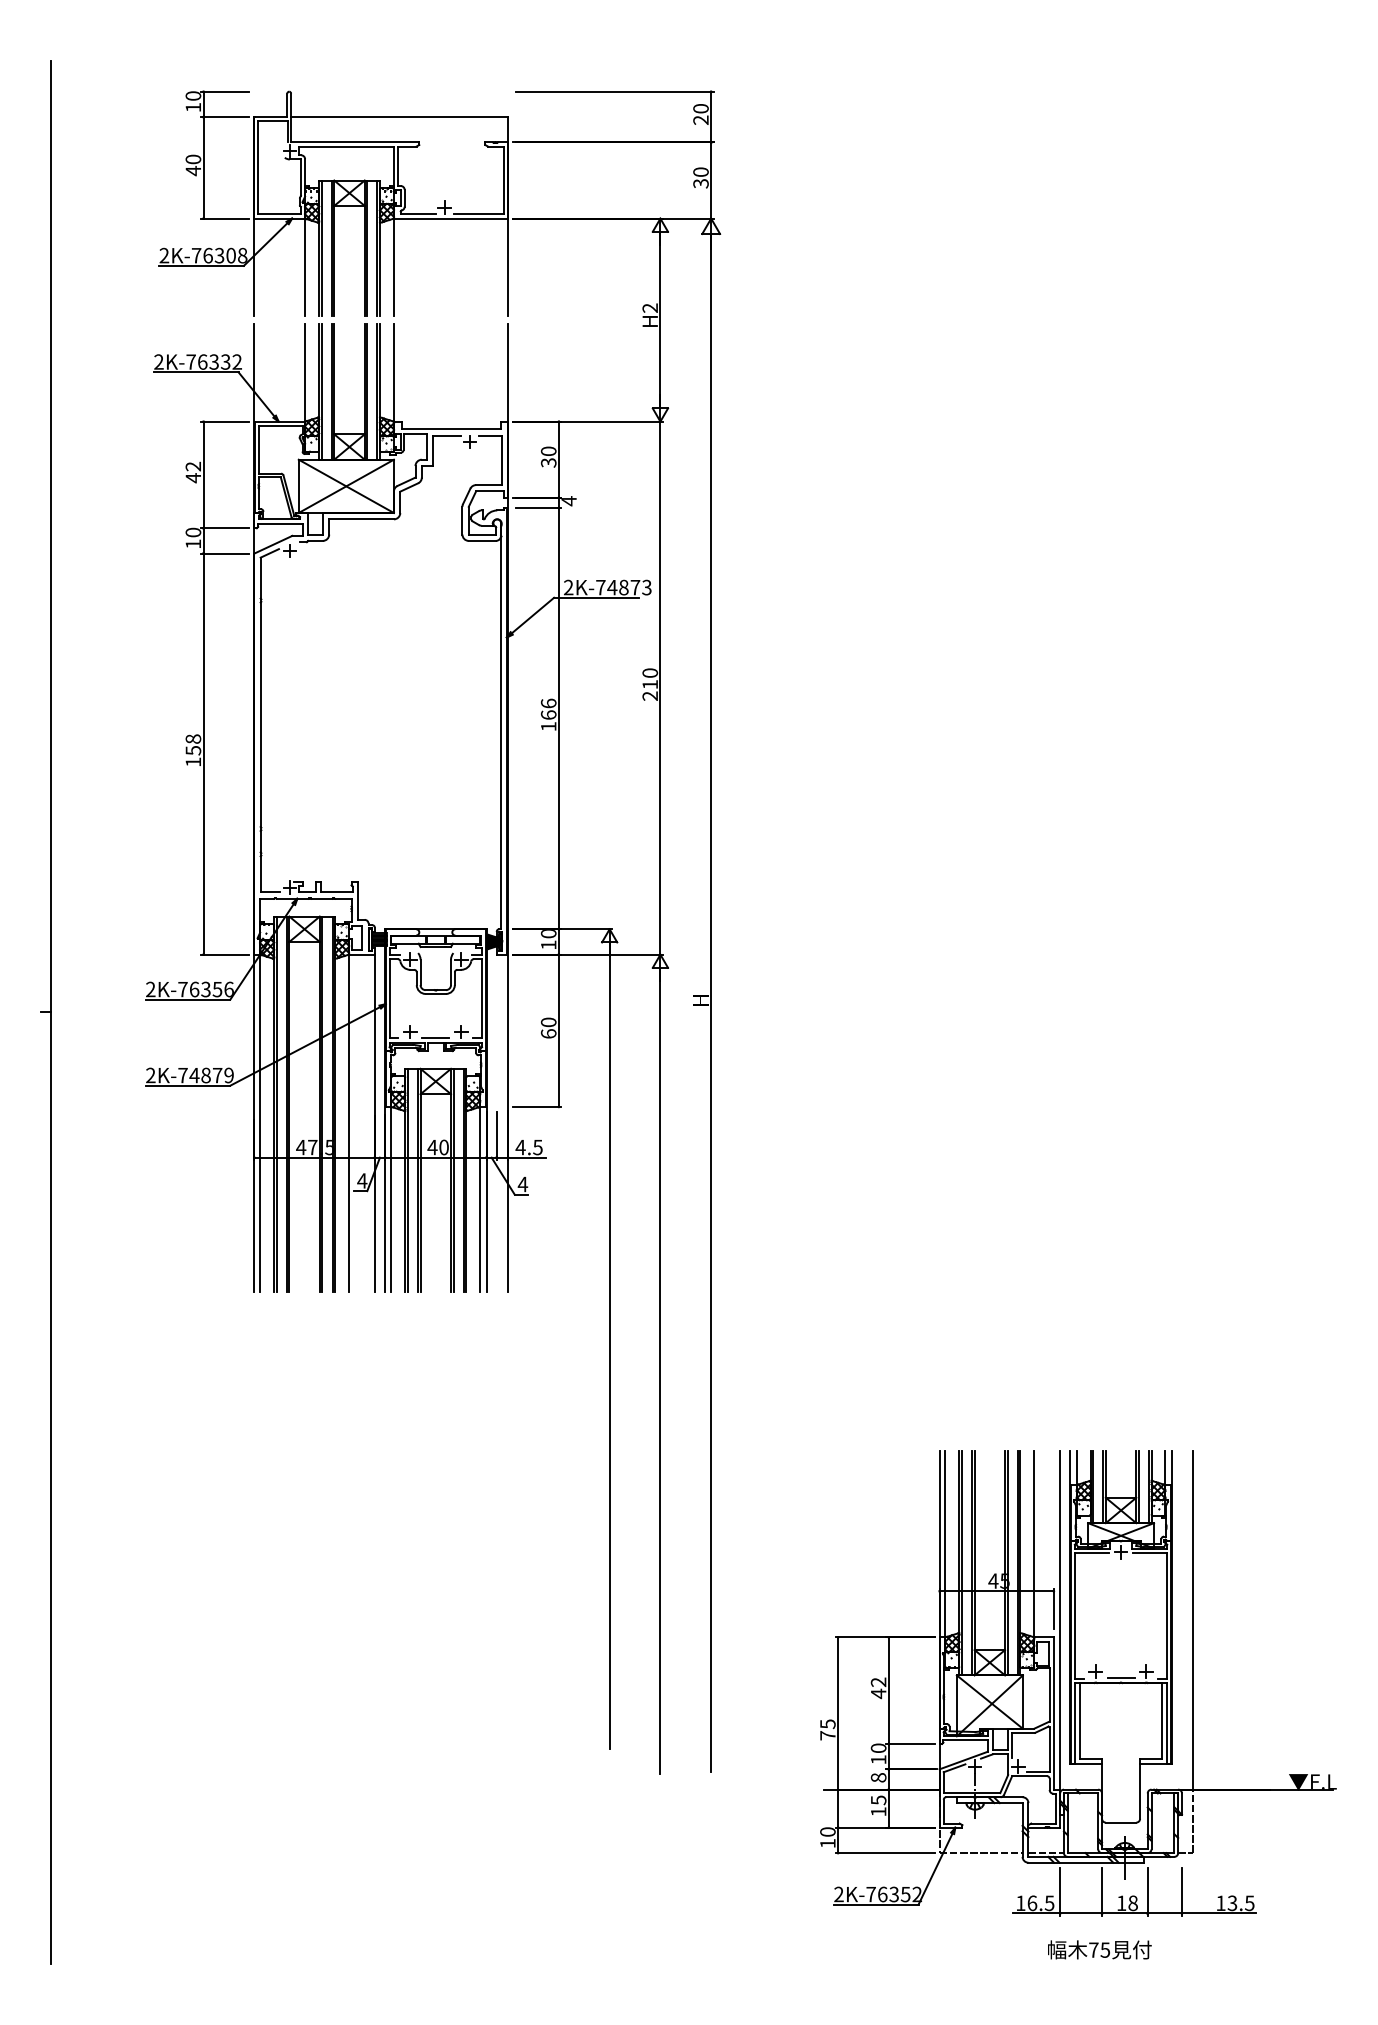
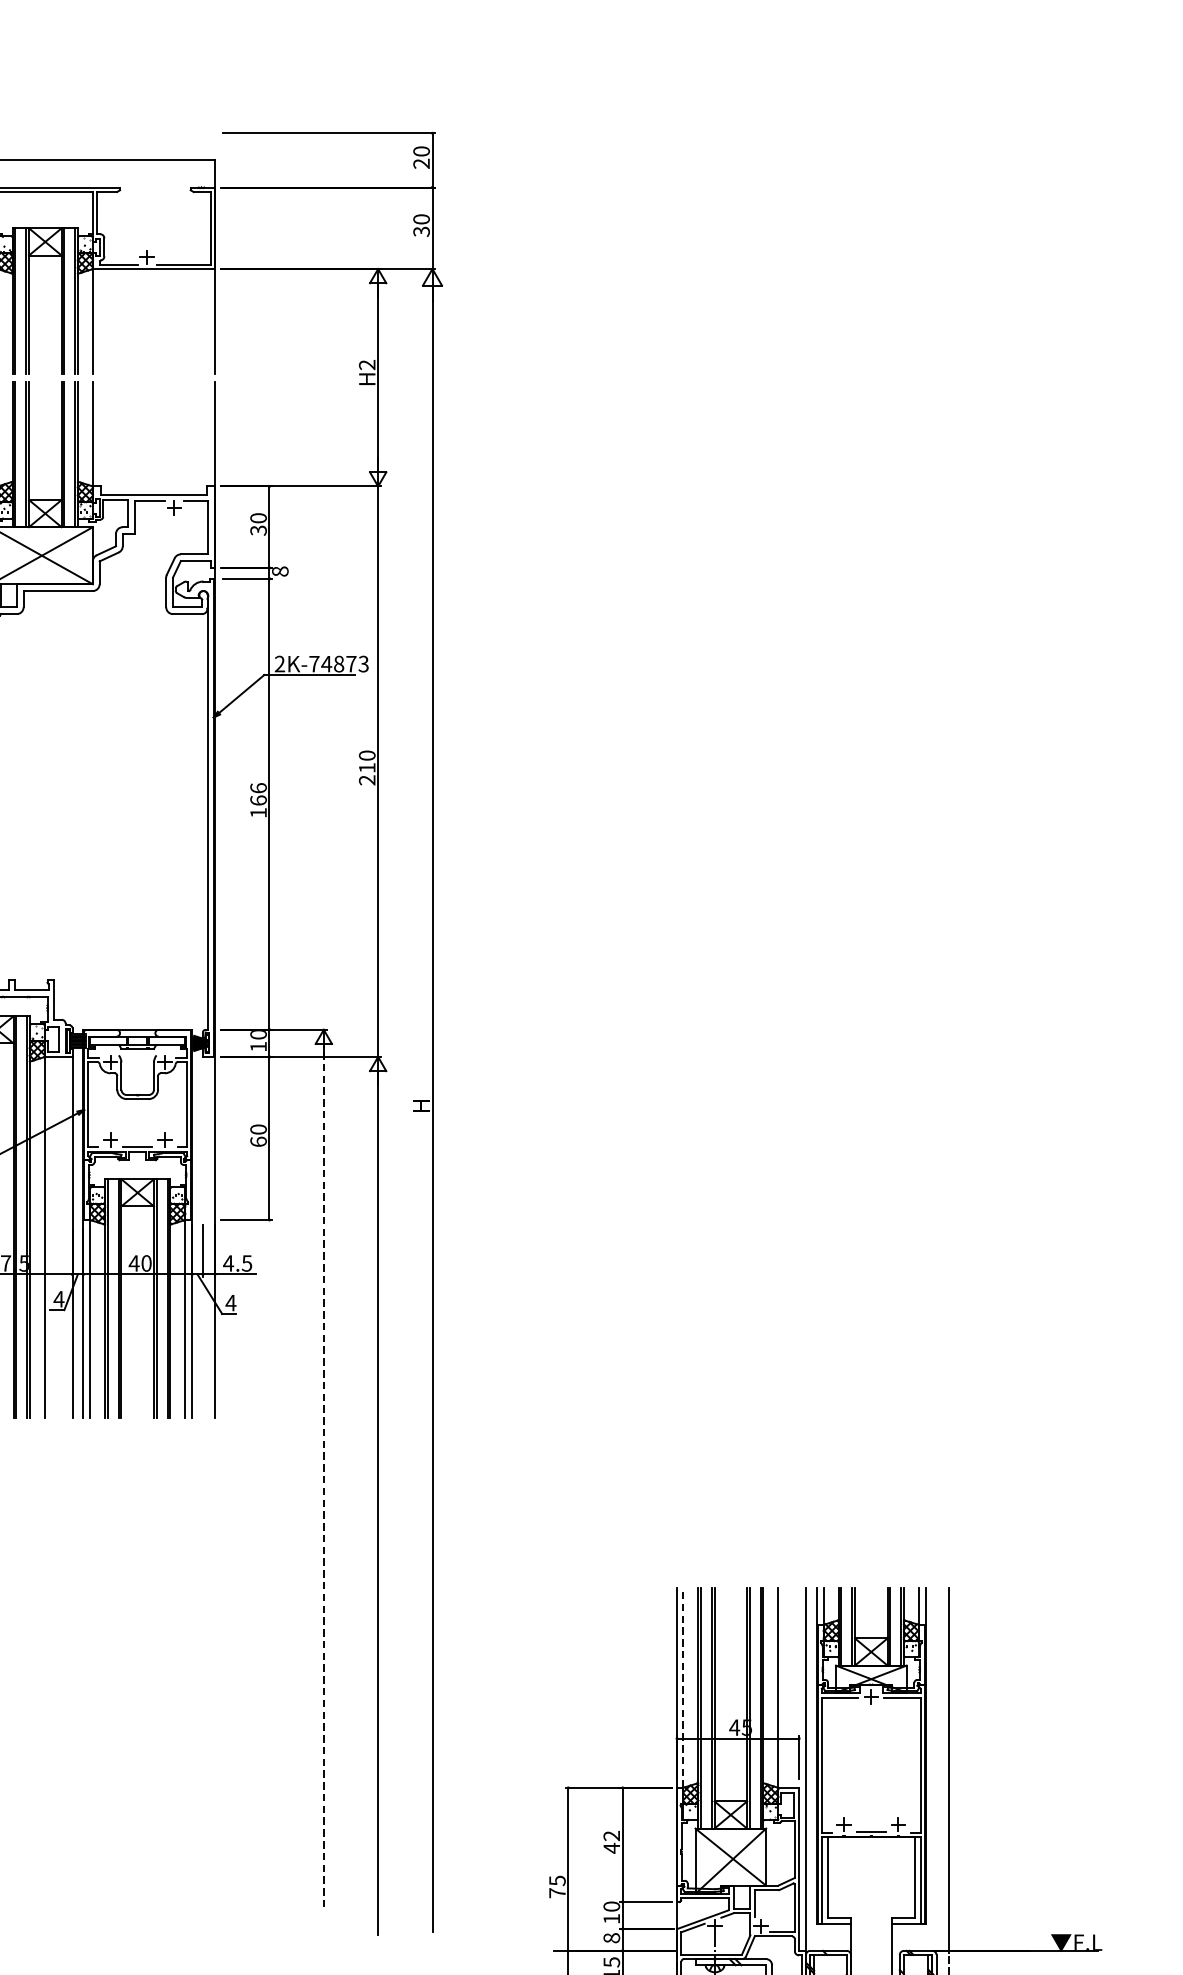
text: (568, 501) -> (279, 571), 4 -> 8
line: (609, 1346) -> (323, 1476), solid -> dashed
line: (945, 1543) -> (683, 1687), solid -> dashed

